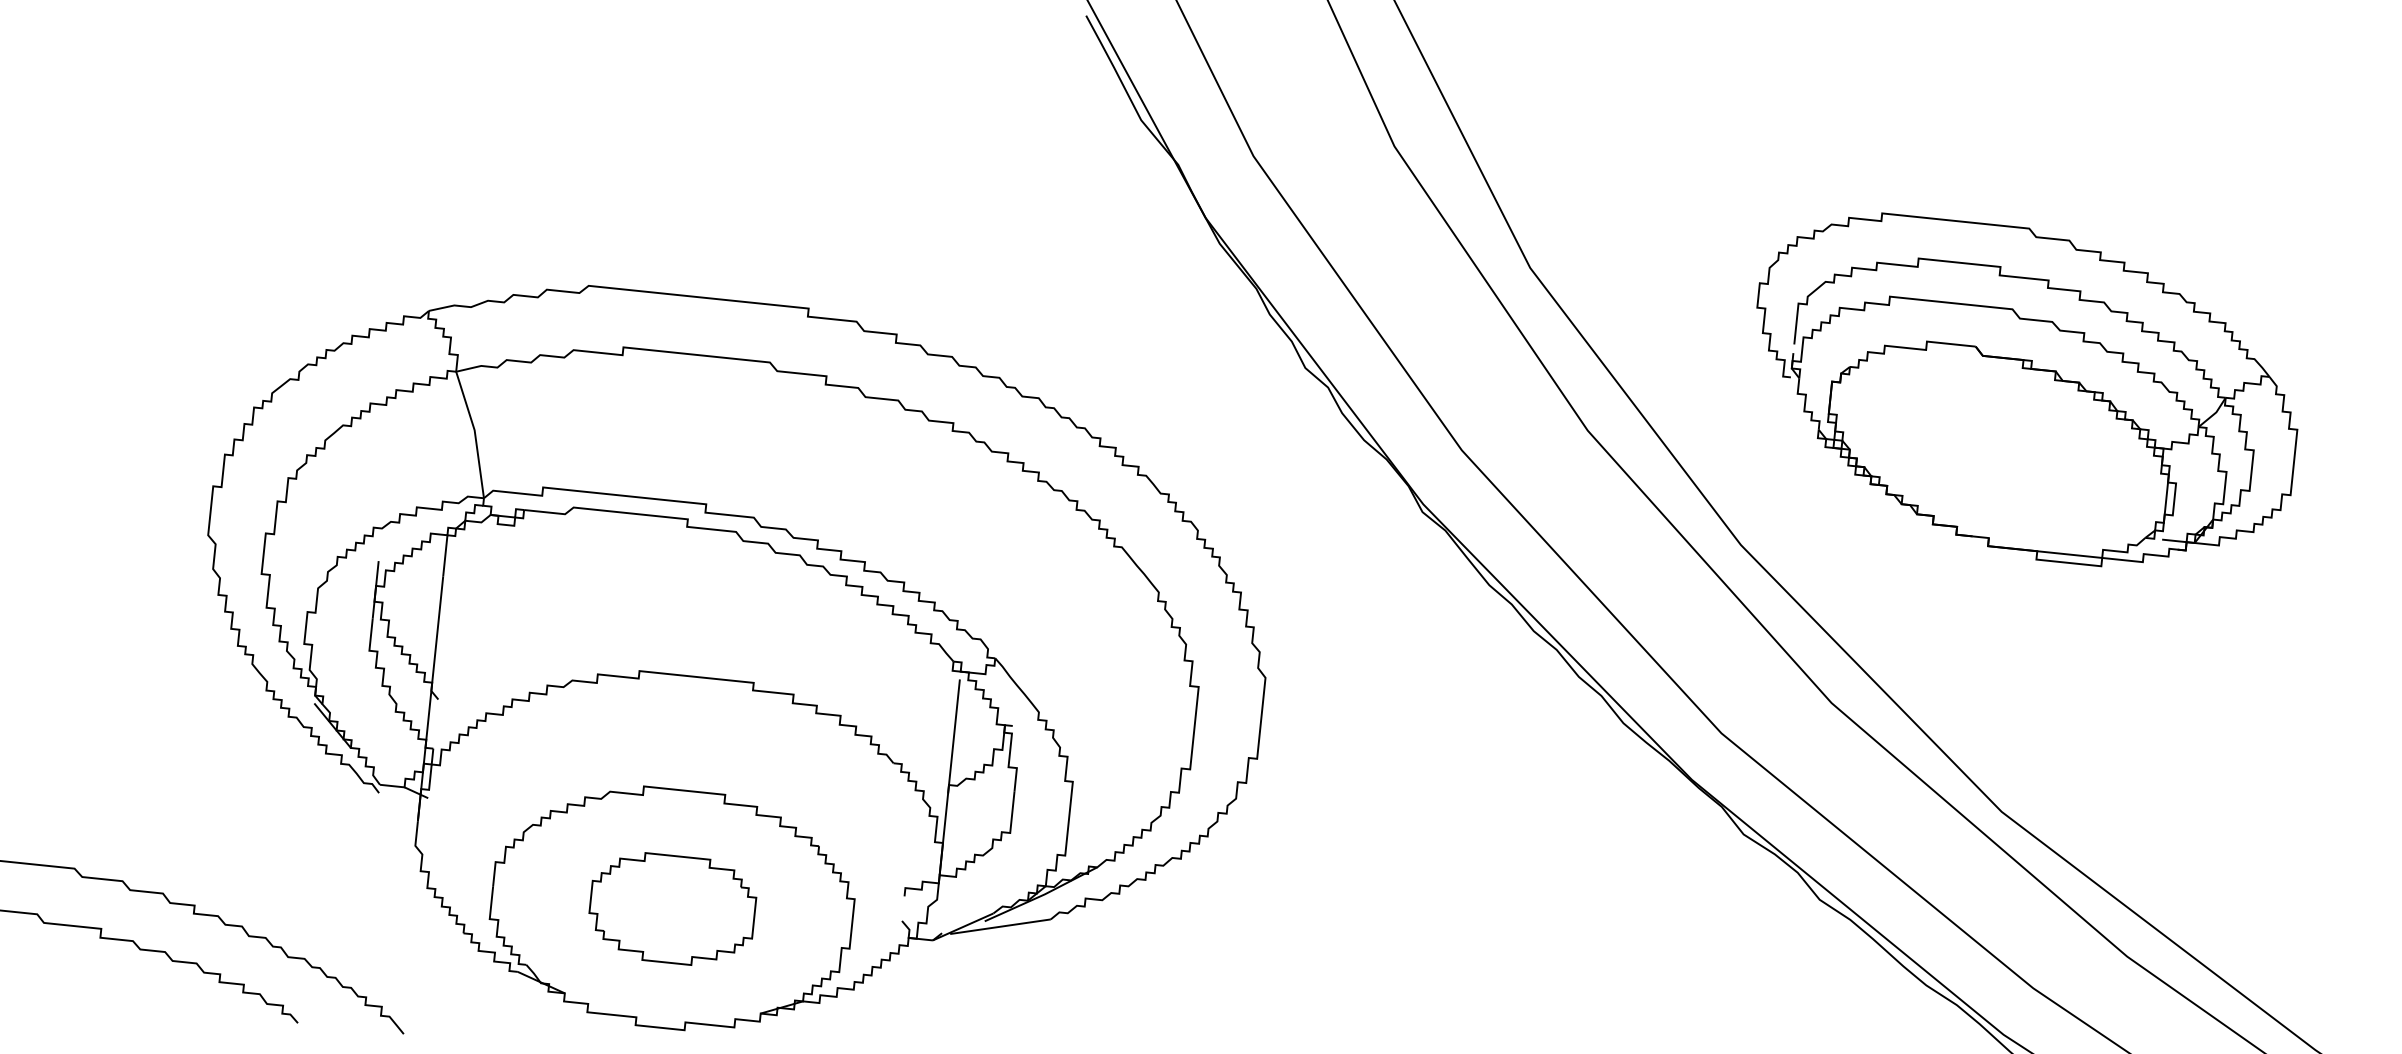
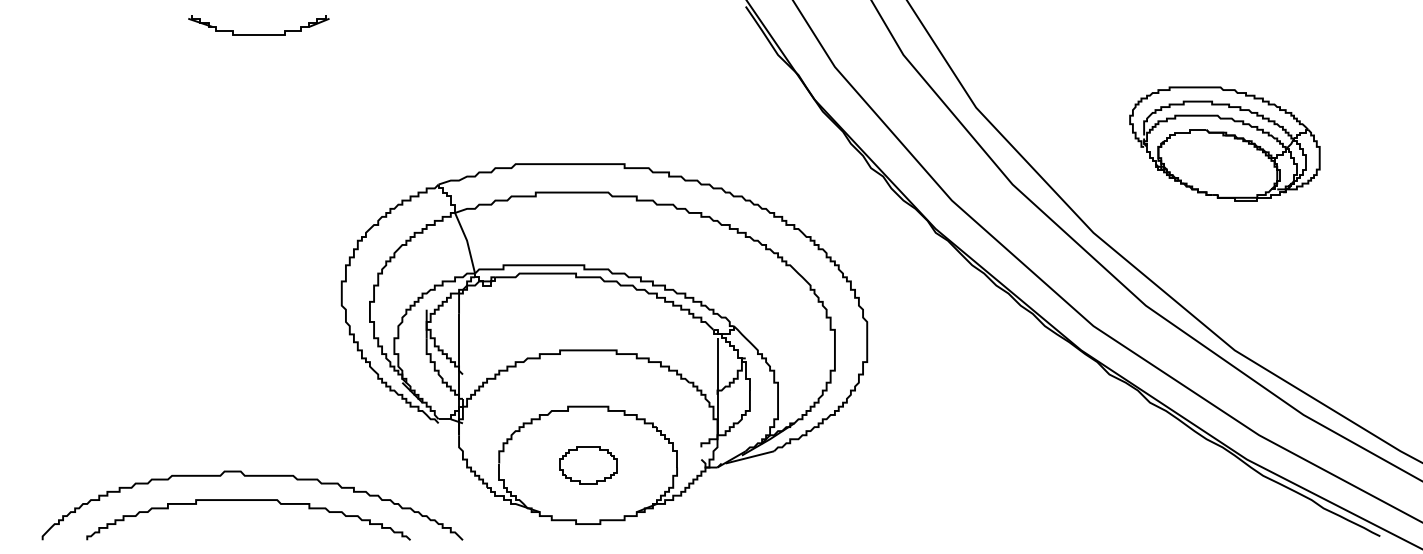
part: (2024, 392) -> (1224, 143), size x0.7
part: (672, 909) -> (588, 465), size x0.7

